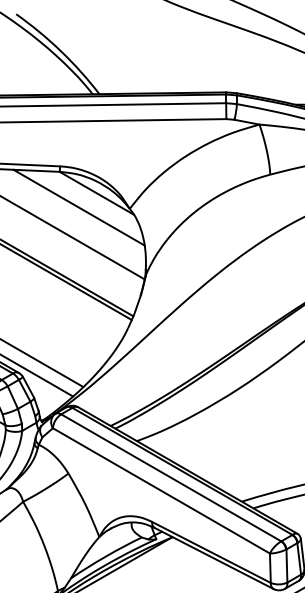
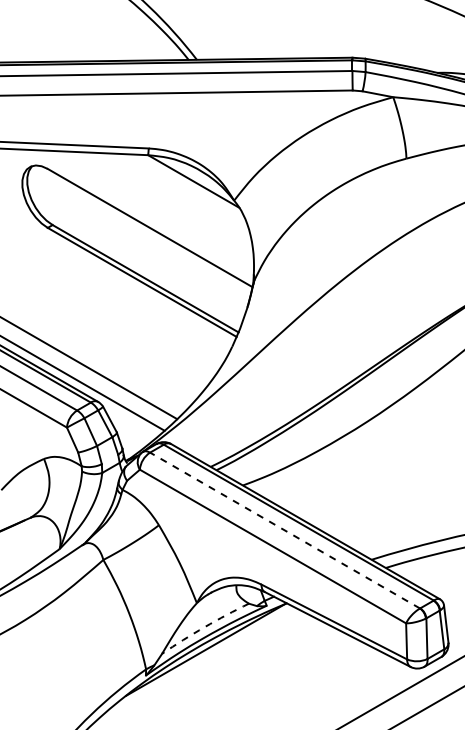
line: (78, 207) -> (171, 198), removed
line: (171, 477) -> (285, 530), solid -> dashed
arc: (105, 556) -> (204, 627), solid -> dashed

